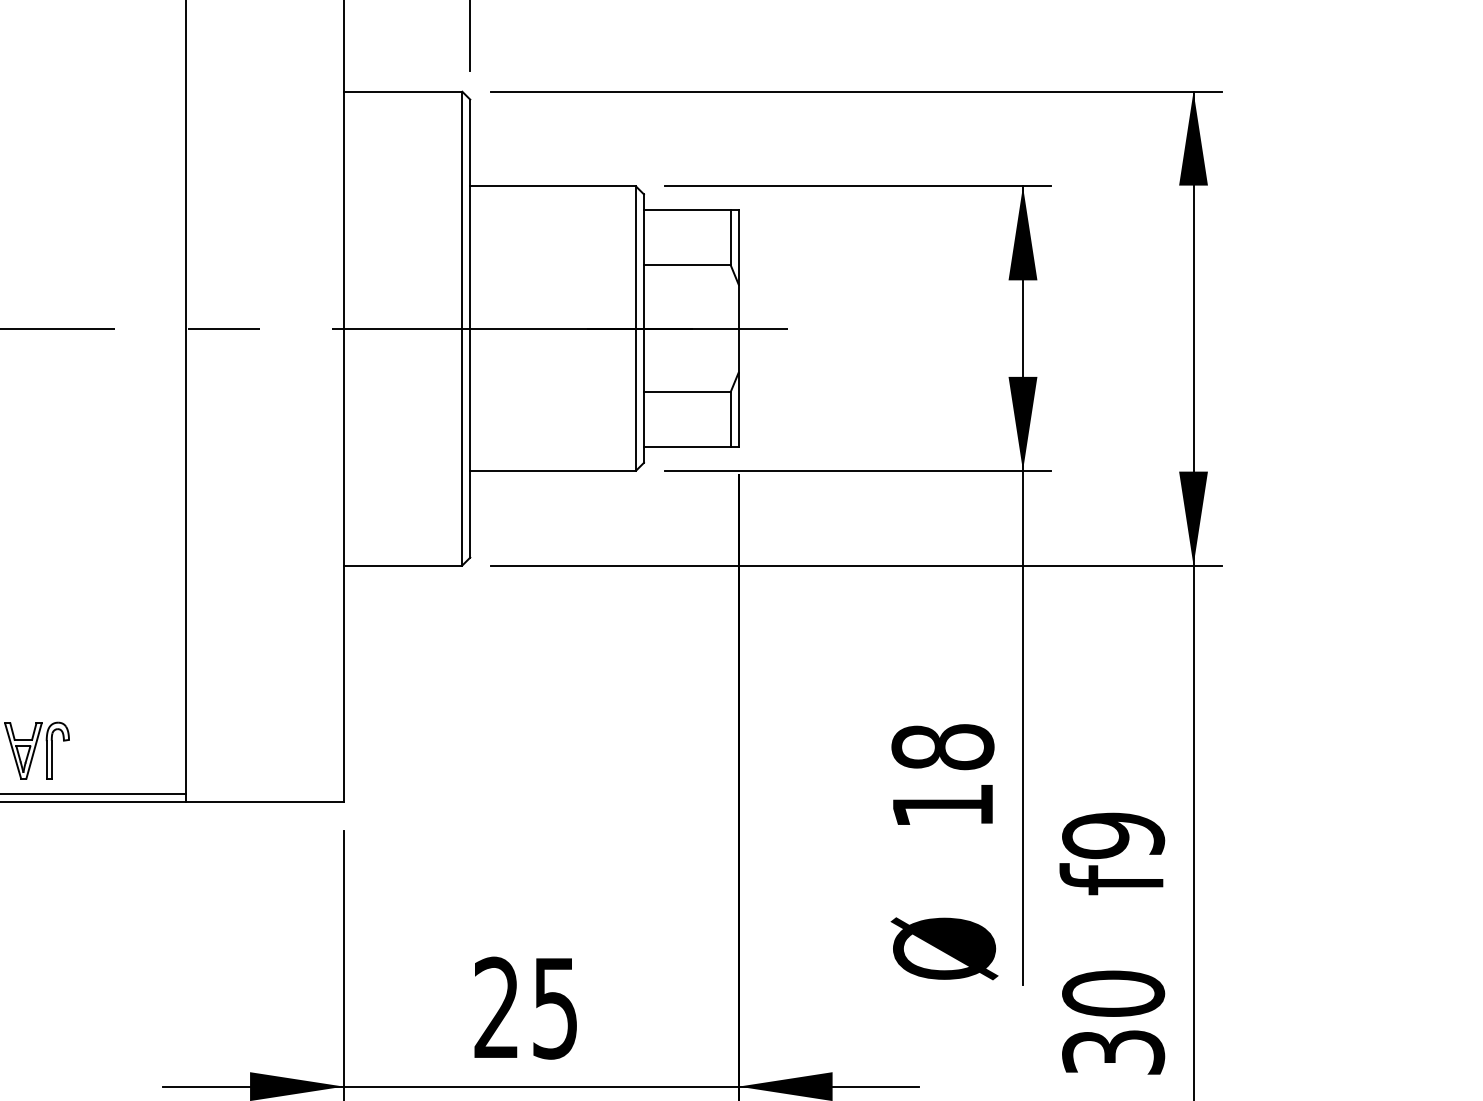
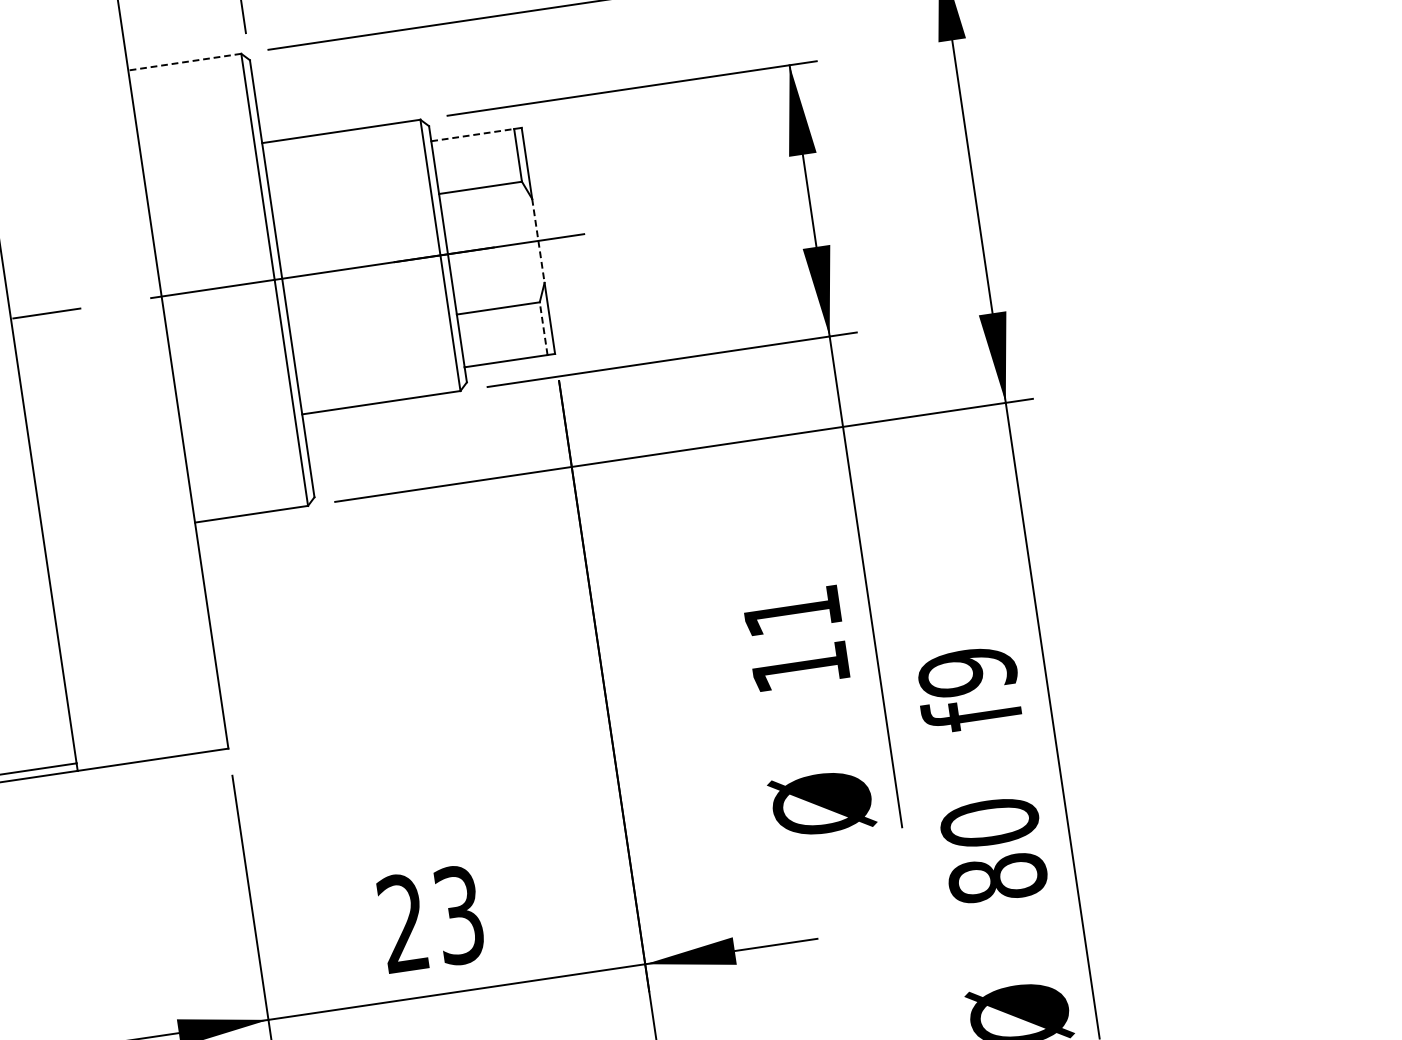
line: (402, 91) -> (184, 62), solid -> dashed
line: (687, 210) -> (472, 135), solid -> dashed
line: (738, 328) -> (538, 240), solid -> dashed
line: (730, 419) -> (543, 328), solid -> dashed
text: (942, 747) -> (791, 611), 18 -> 11
text: (555, 1007) -> (459, 914), 25 -> 23
text: (1113, 1052) -> (998, 878), 30 -> 80

